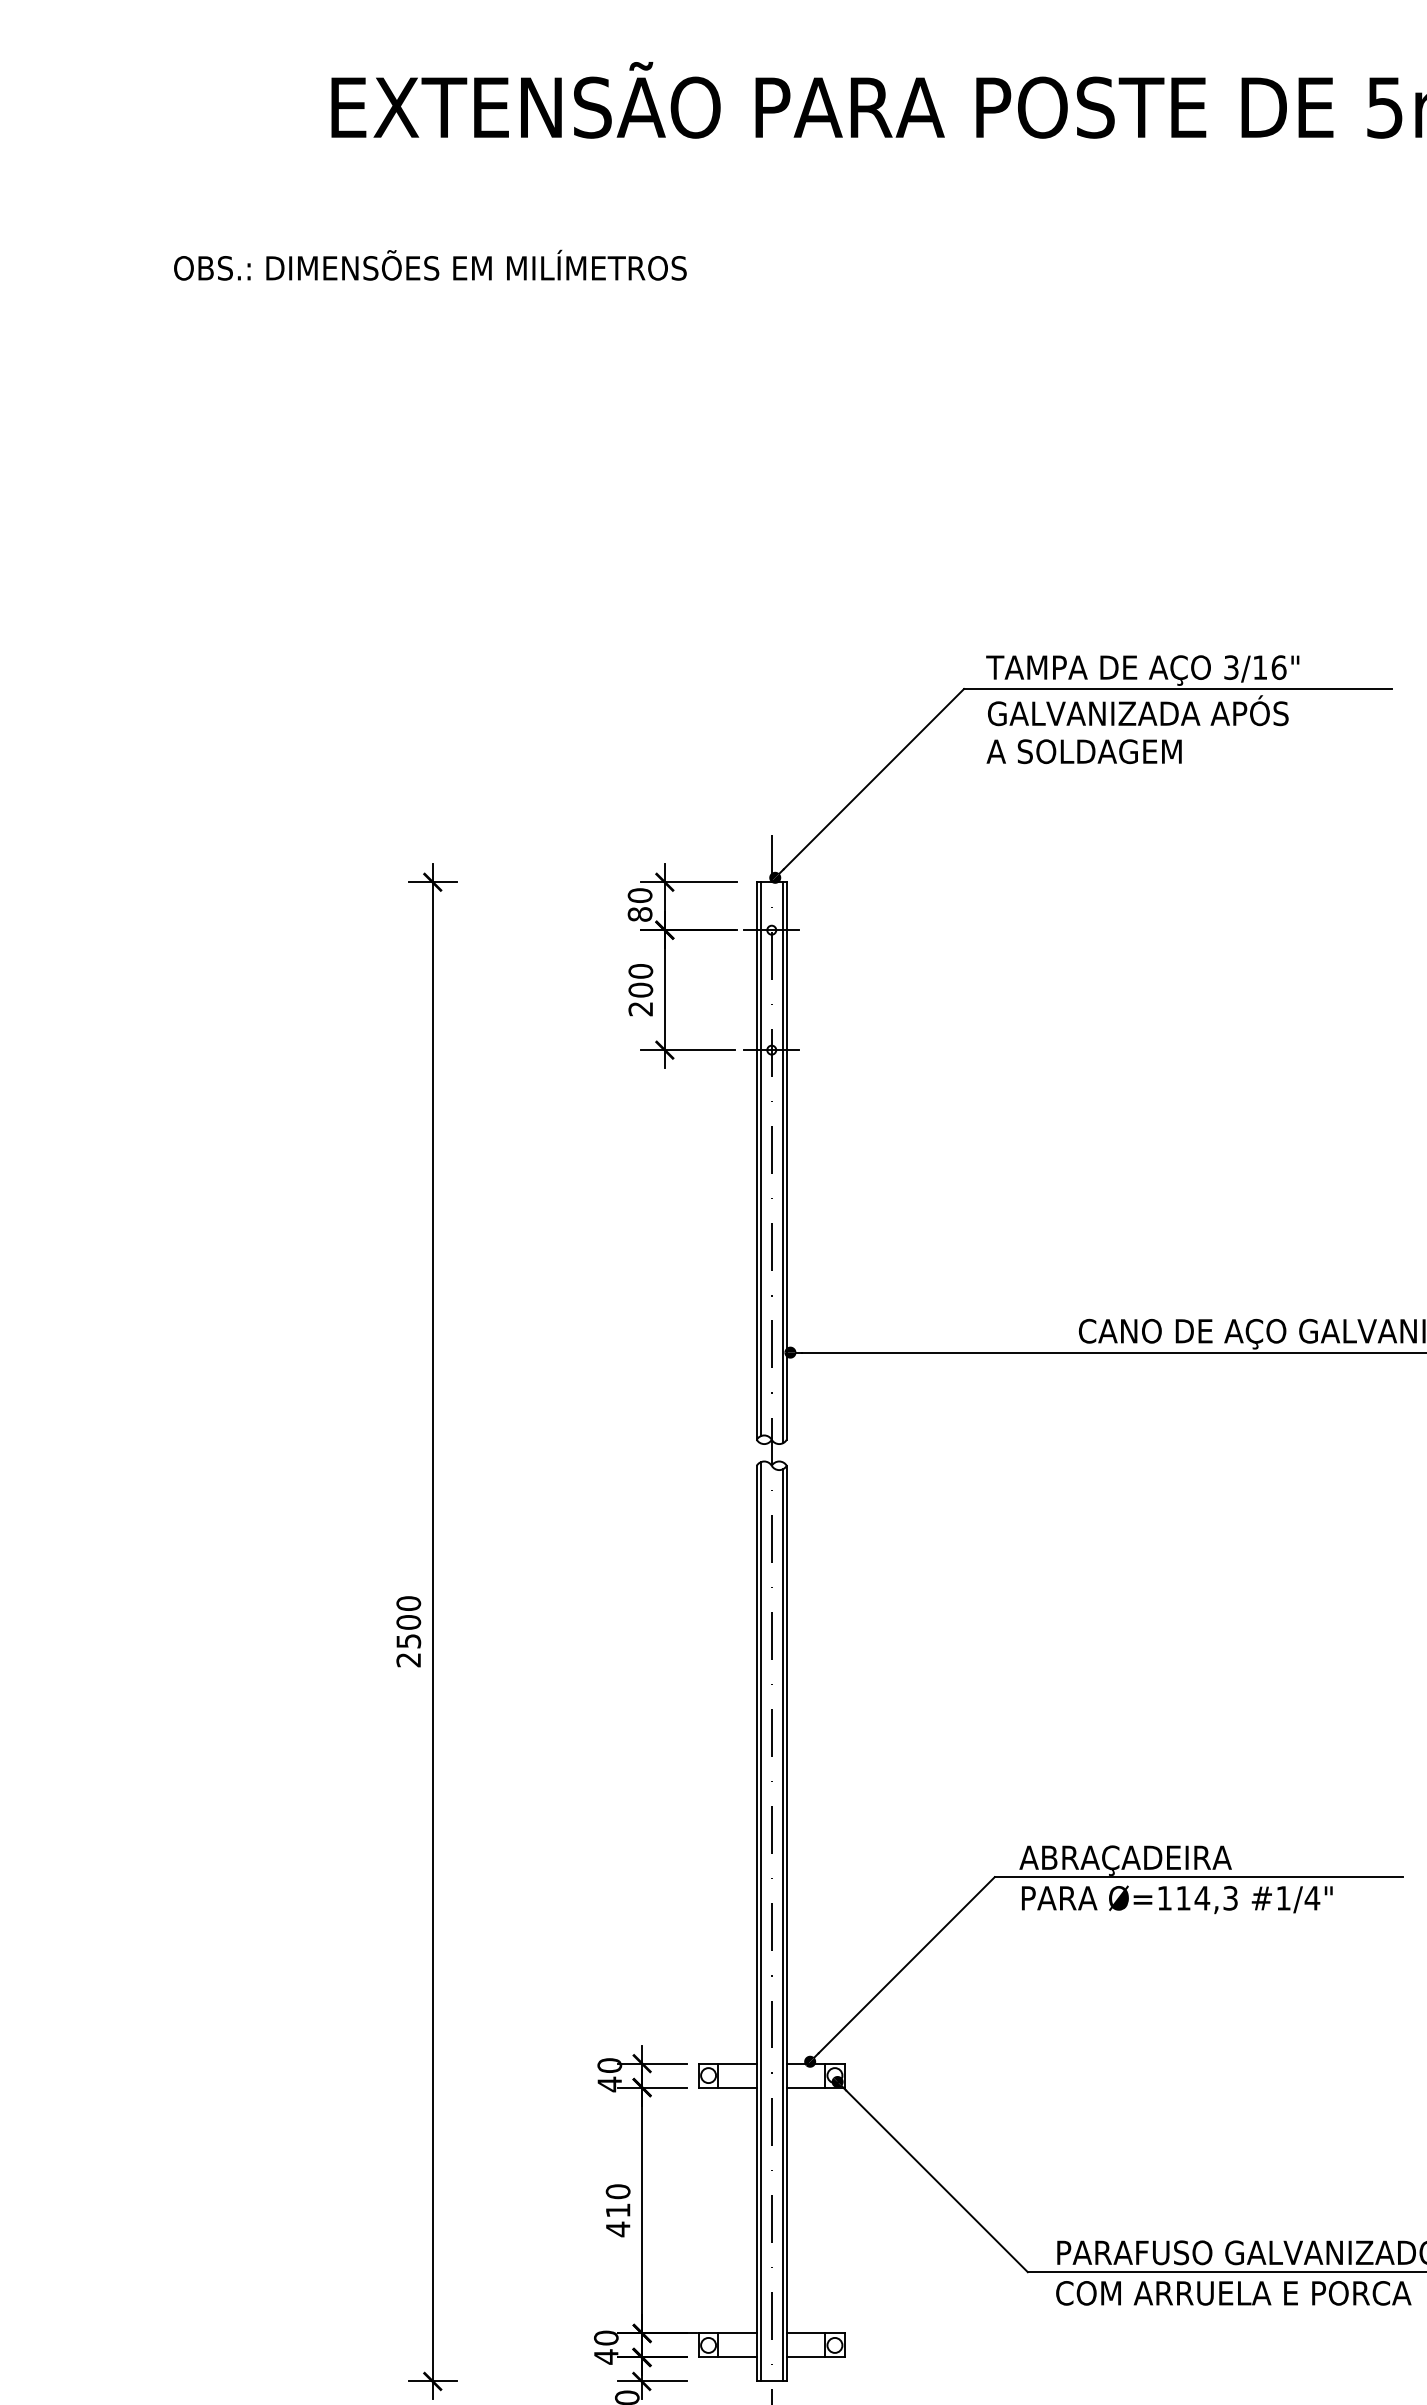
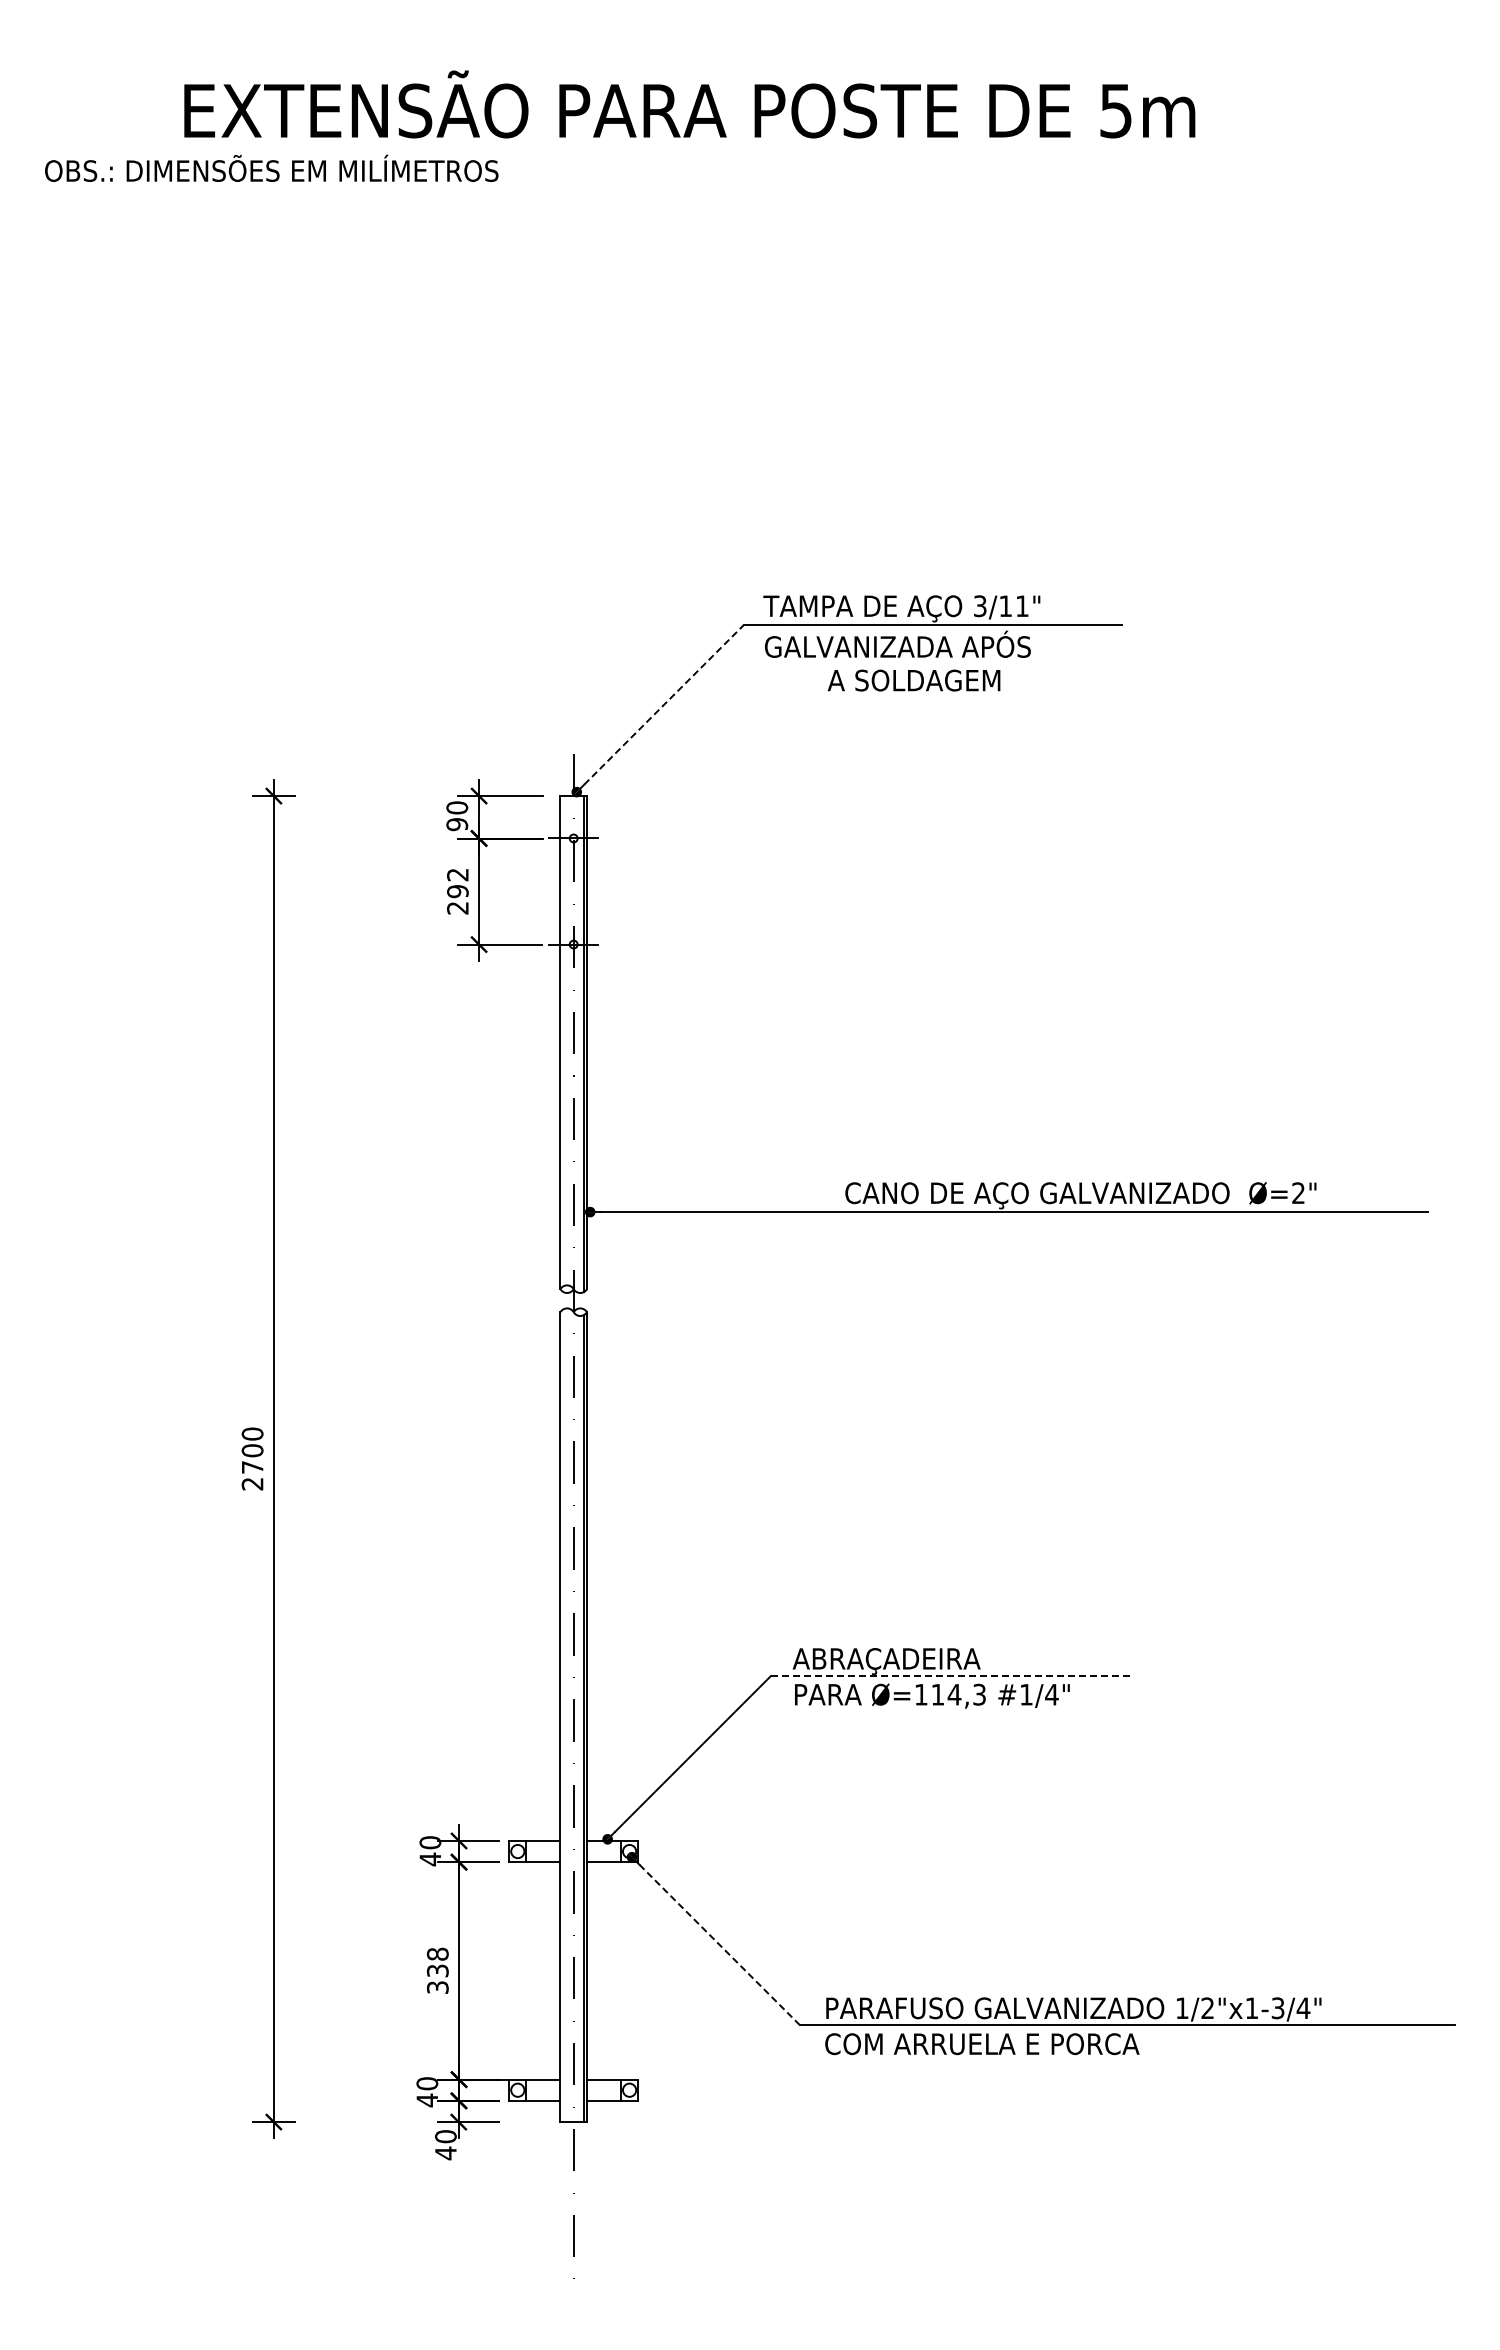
text: (430, 264) -> (271, 167), moved
text: (1279, 667) -> (1022, 606), 3/16" -> 3/11"
text: (1083, 751) -> (913, 680), moved
line: (874, 778) -> (664, 704), solid -> dashed
text: (640, 914) -> (457, 824), 80 -> 90
text: (640, 981) -> (457, 883), 200 -> 292
line: (760, 1159) -> (563, 1041), removed
text: (408, 1641) -> (252, 1467), 2500 -> 2700
line: (1198, 1877) -> (951, 1676), solid -> dashed
line: (760, 1921) -> (563, 1715), removed
line: (936, 2181) -> (719, 1945), solid -> dashed
text: (617, 2210) -> (437, 1970), 410 -> 338

